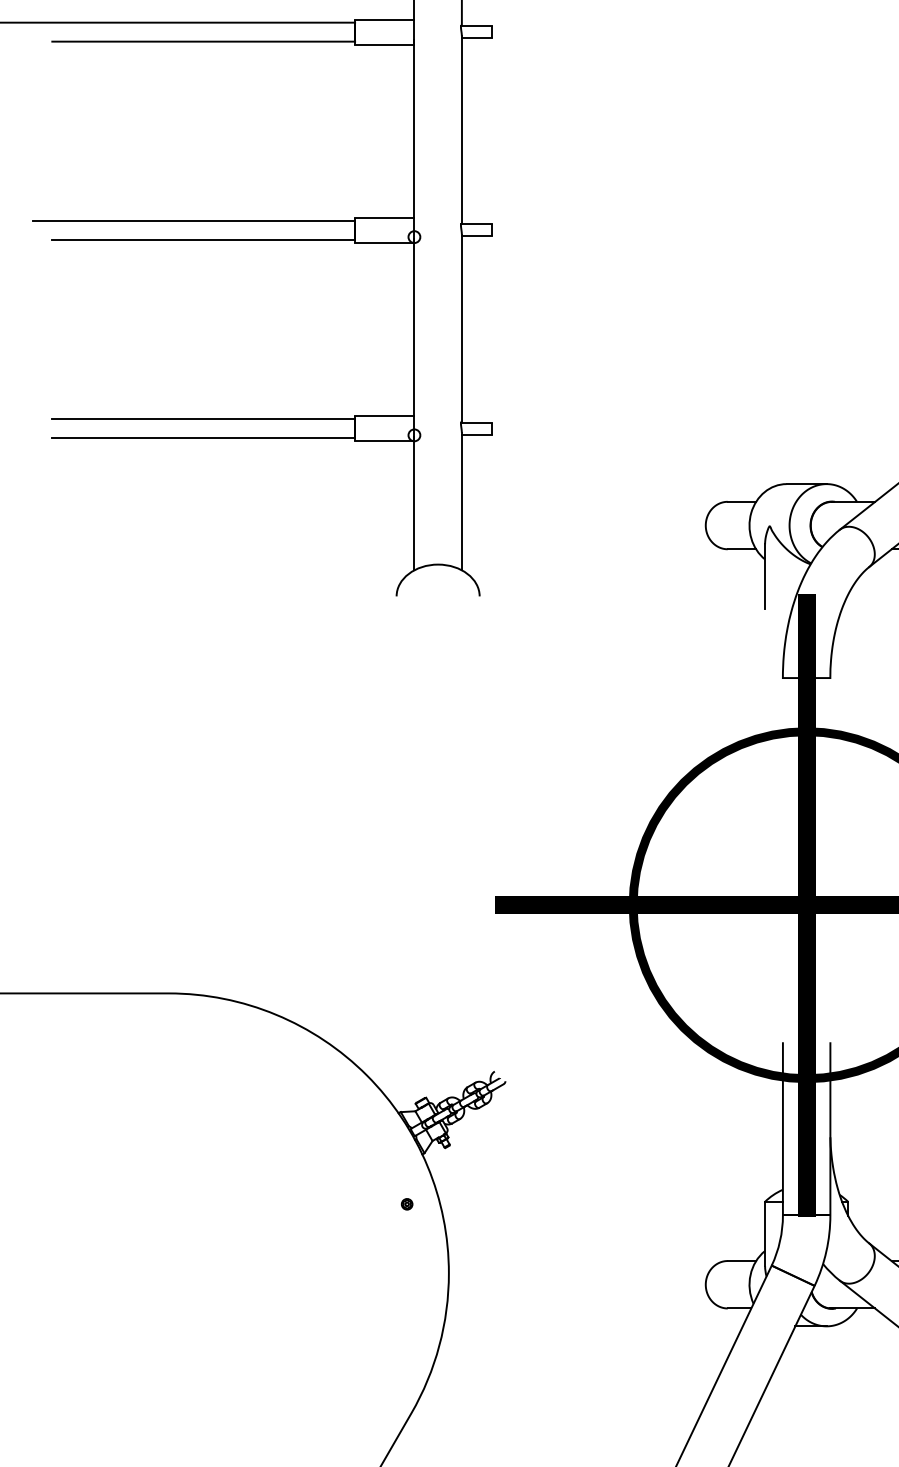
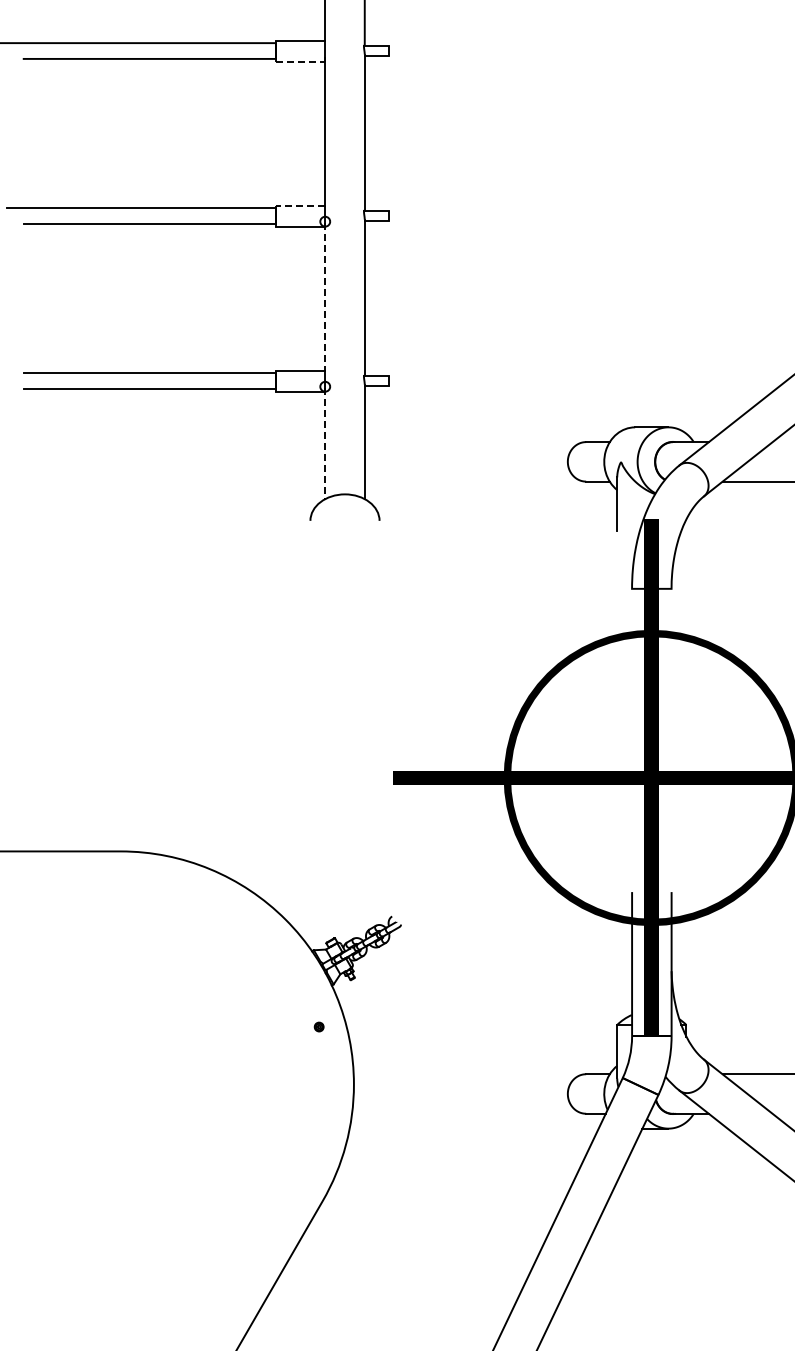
line: (384, 44) -> (300, 61), solid -> dashed
line: (384, 217) -> (300, 205), solid -> dashed
line: (414, 326) -> (325, 296), solid -> dashed
line: (414, 503) -> (325, 443), solid -> dashed

